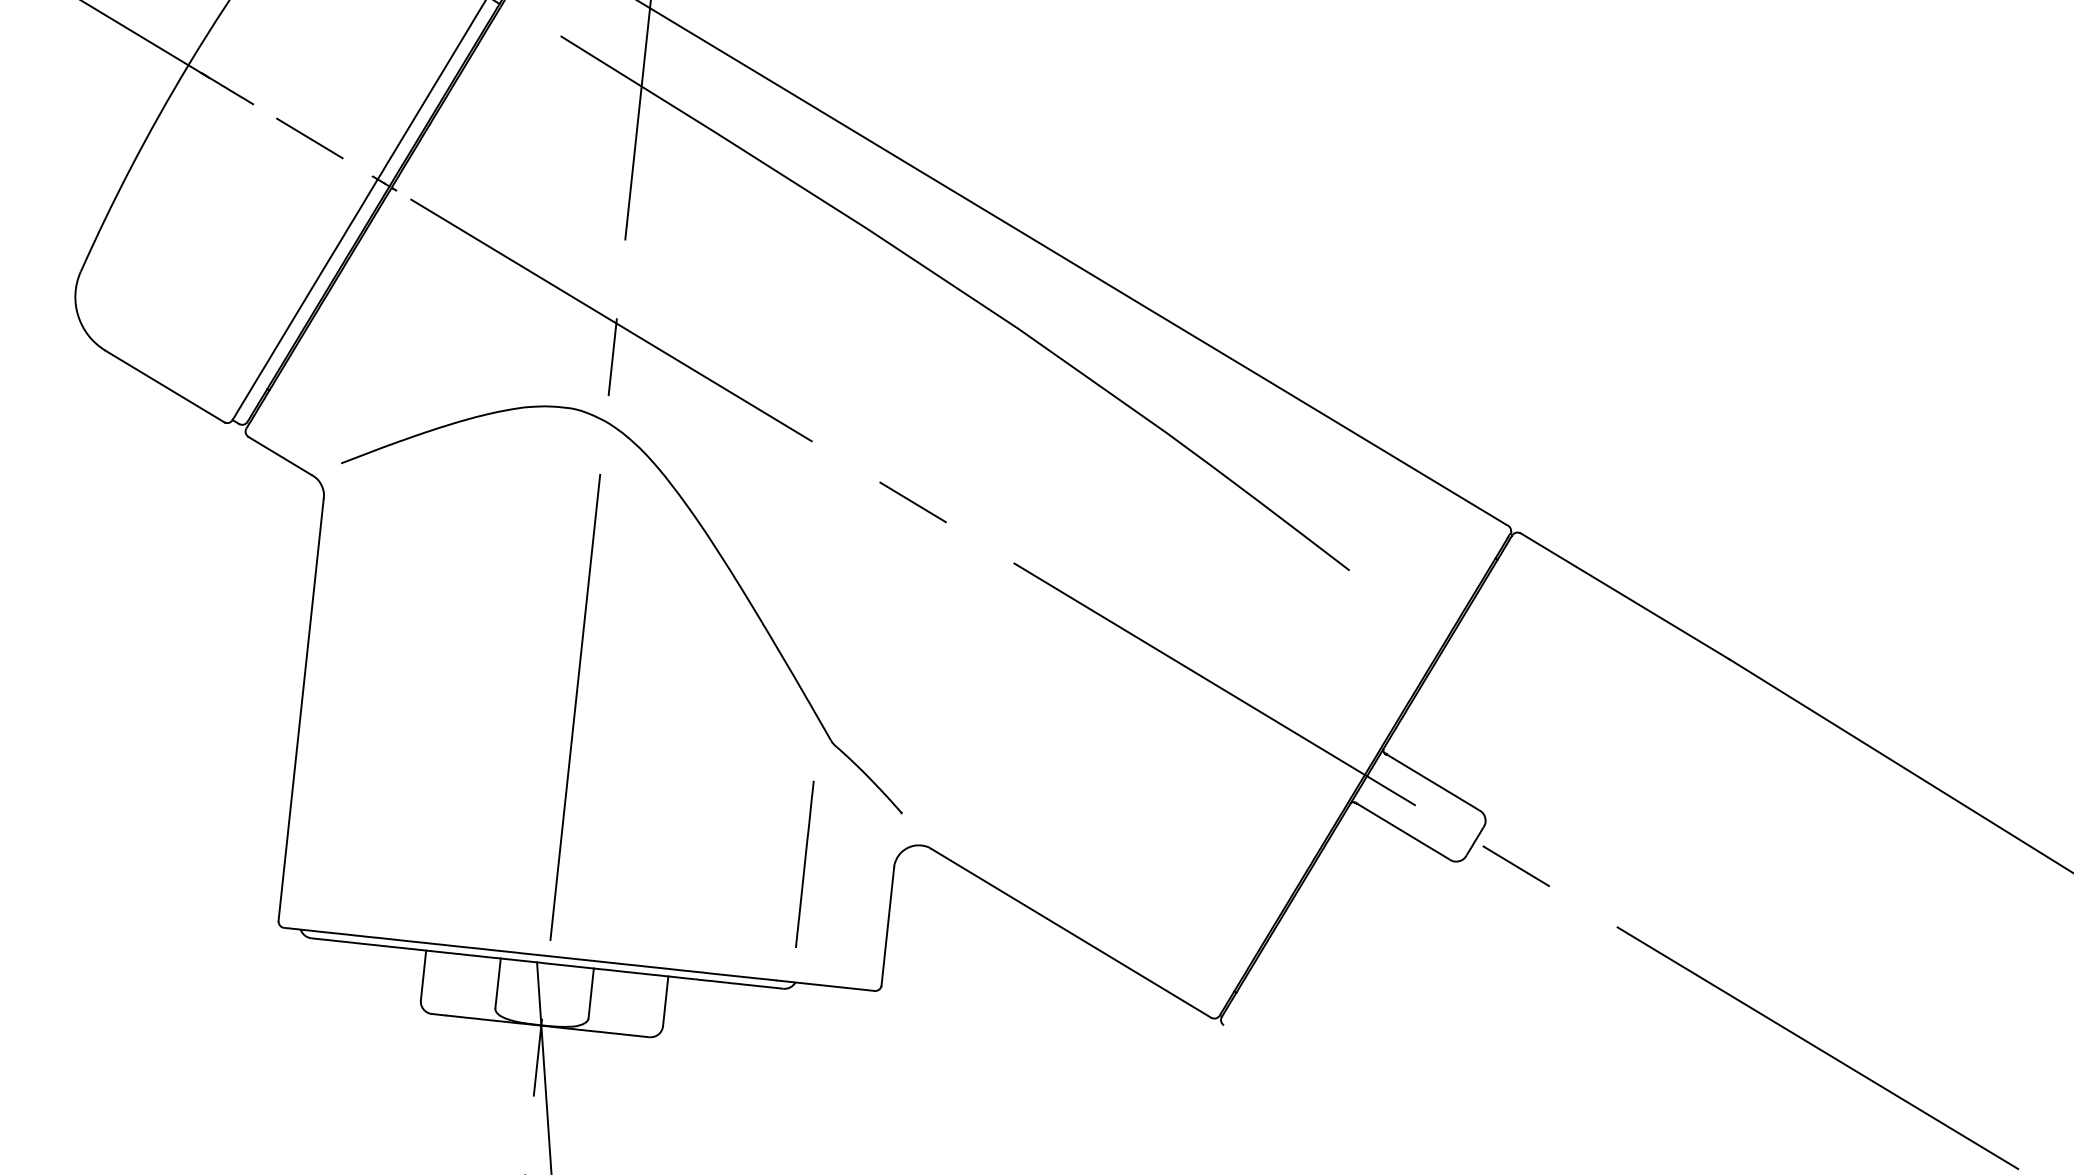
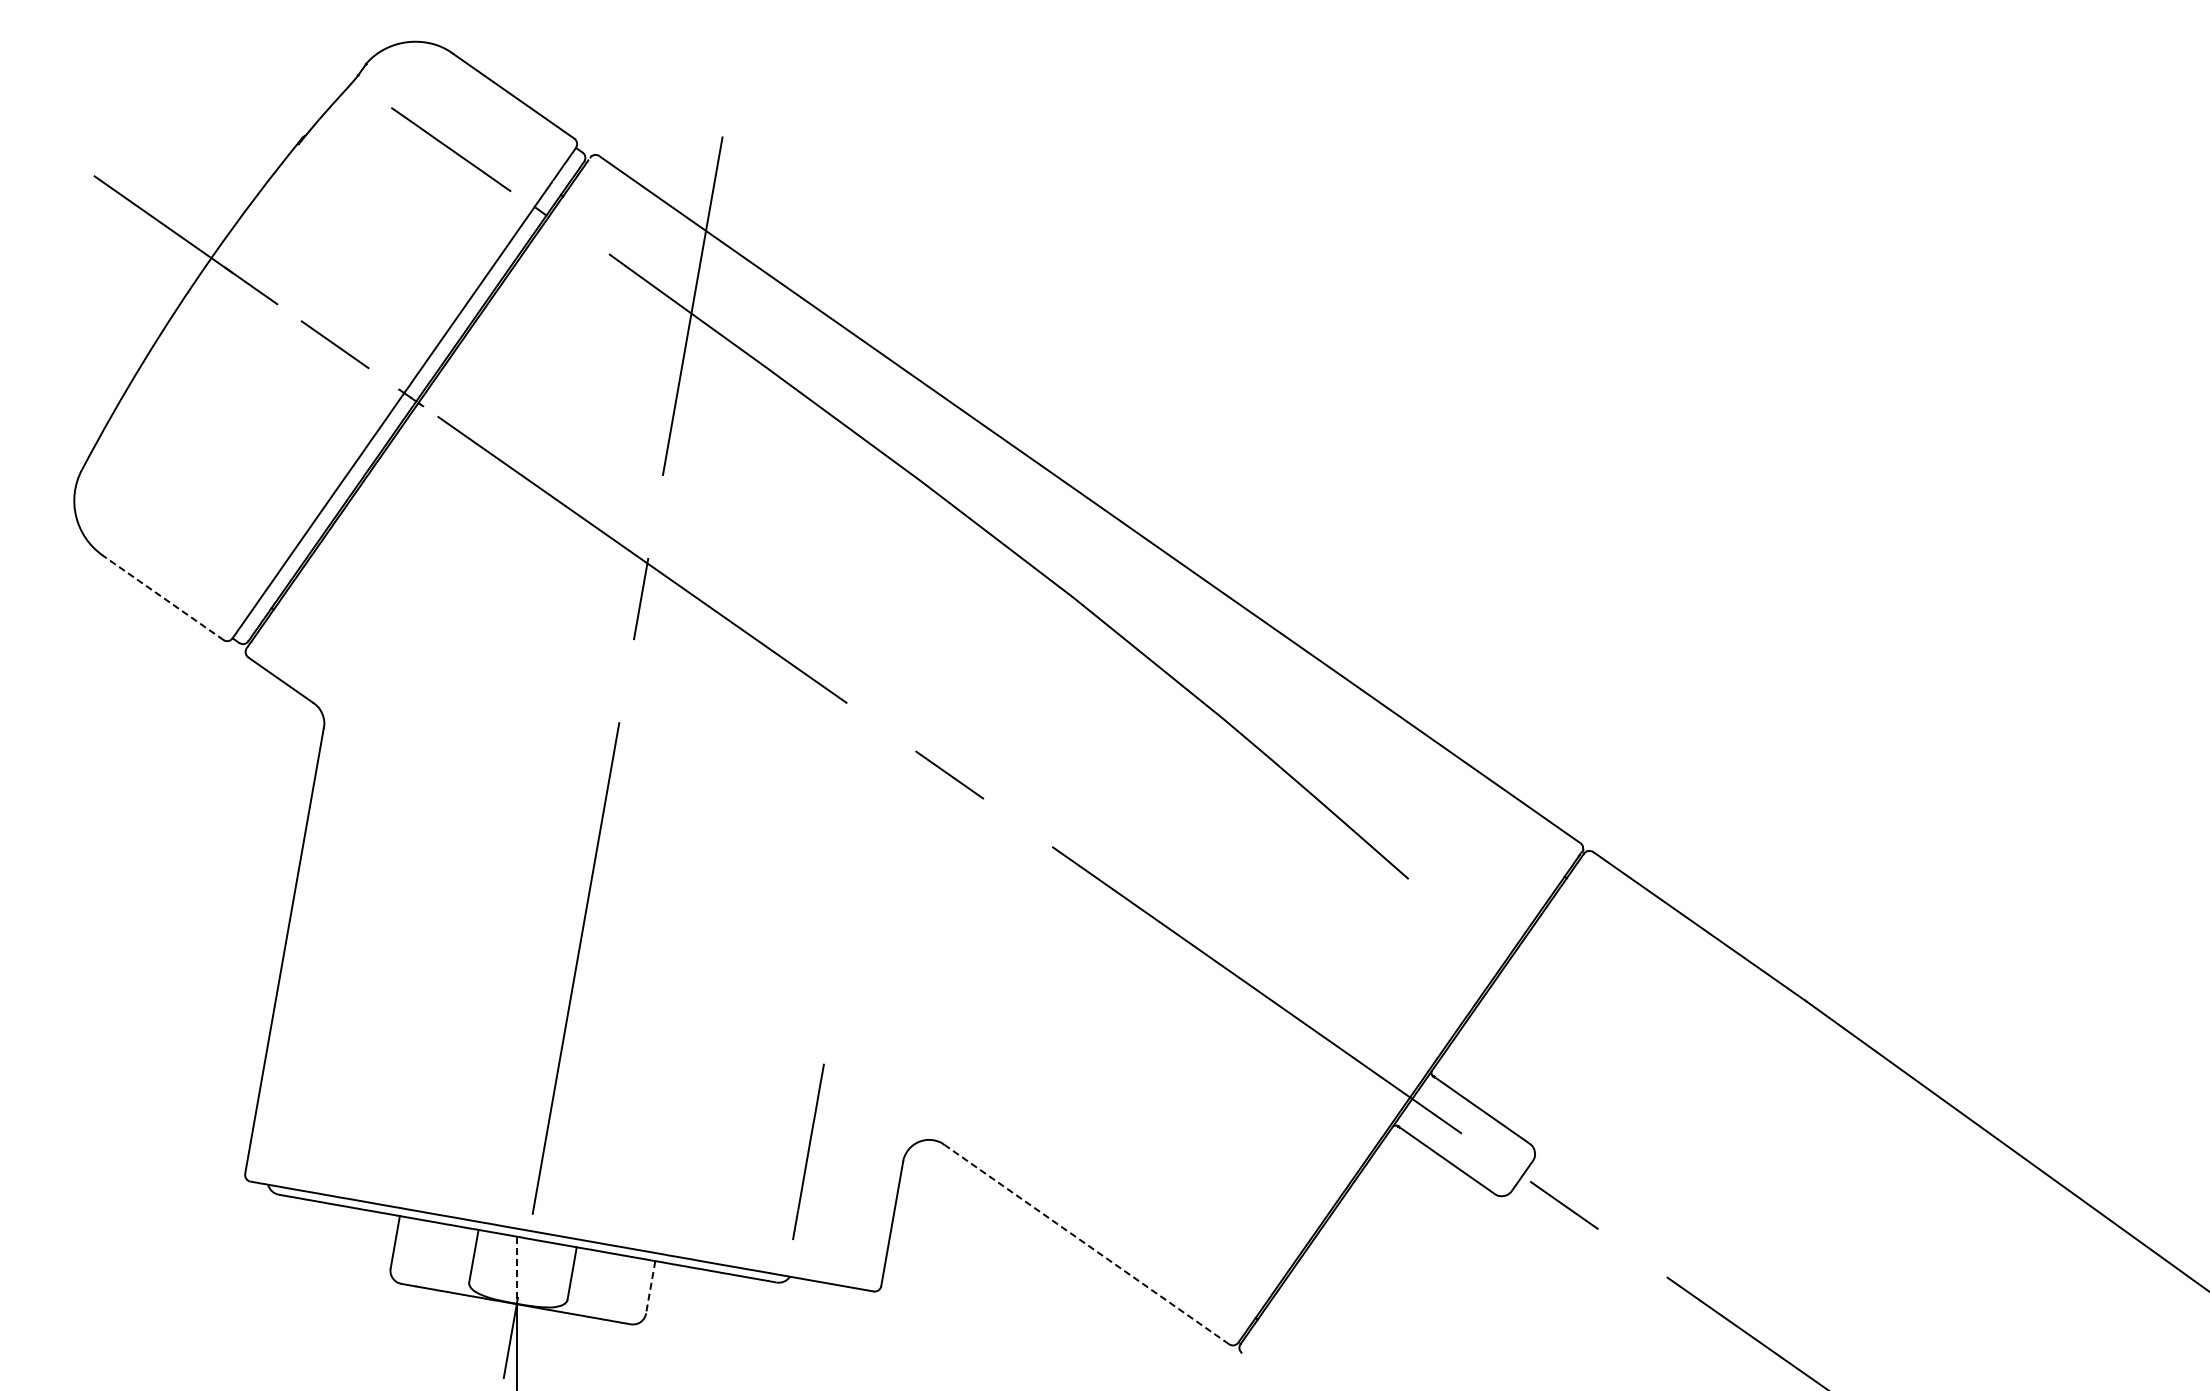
line: (164, 386) -> (162, 597), solid -> dashed
part: (718, 554) -> (739, 816), removed
line: (1071, 933) -> (1086, 1244), solid -> dashed
line: (538, 994) -> (516, 1270), solid -> dashed
line: (665, 1001) -> (650, 1287), solid -> dashed

